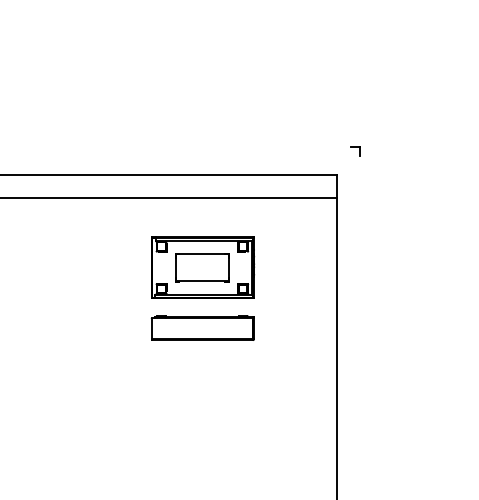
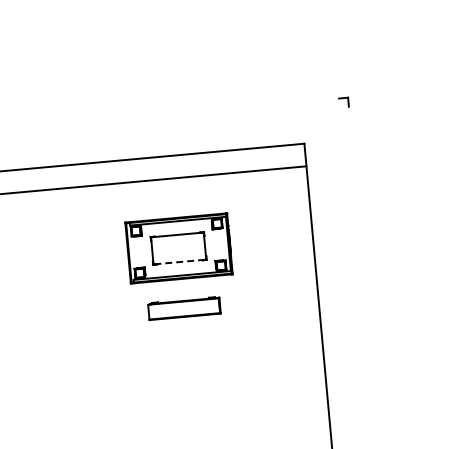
part: (355, 151) -> (344, 102), moved
line: (202, 281) -> (179, 262), solid -> dashed
part: (202, 327) -> (184, 307), size x0.7

